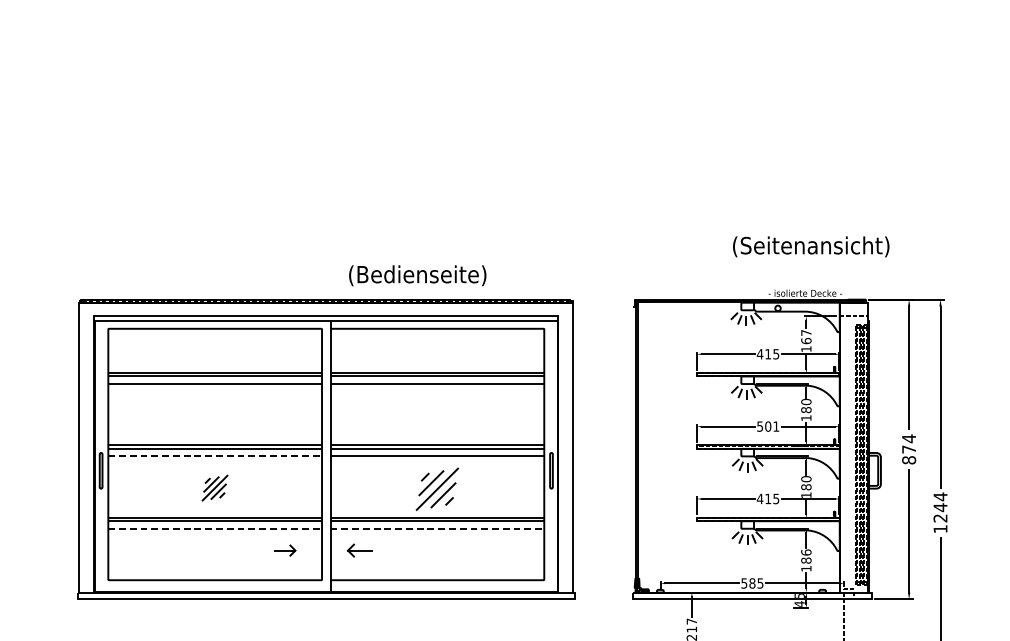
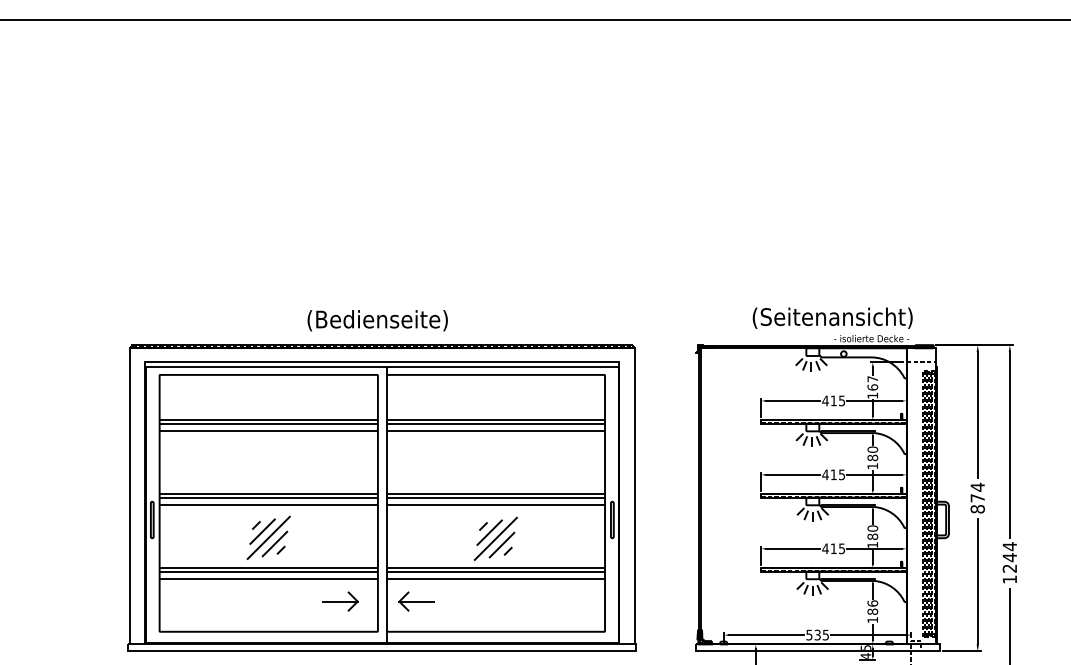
text: (810, 246) -> (832, 317), moved
text: (417, 275) -> (377, 320), moved
text: (767, 426) -> (833, 474), 501 -> 415
line: (215, 456) -> (269, 505), dashed -> solid
part: (214, 487) -> (268, 537), size x1.67
line: (215, 529) -> (269, 579), dashed -> solid
line: (438, 529) -> (496, 579), dashed -> solid
part: (285, 550) -> (340, 601), size x1.67
part: (359, 550) -> (416, 601), size x1.43
text: (752, 582) -> (817, 634), 585 -> 535

